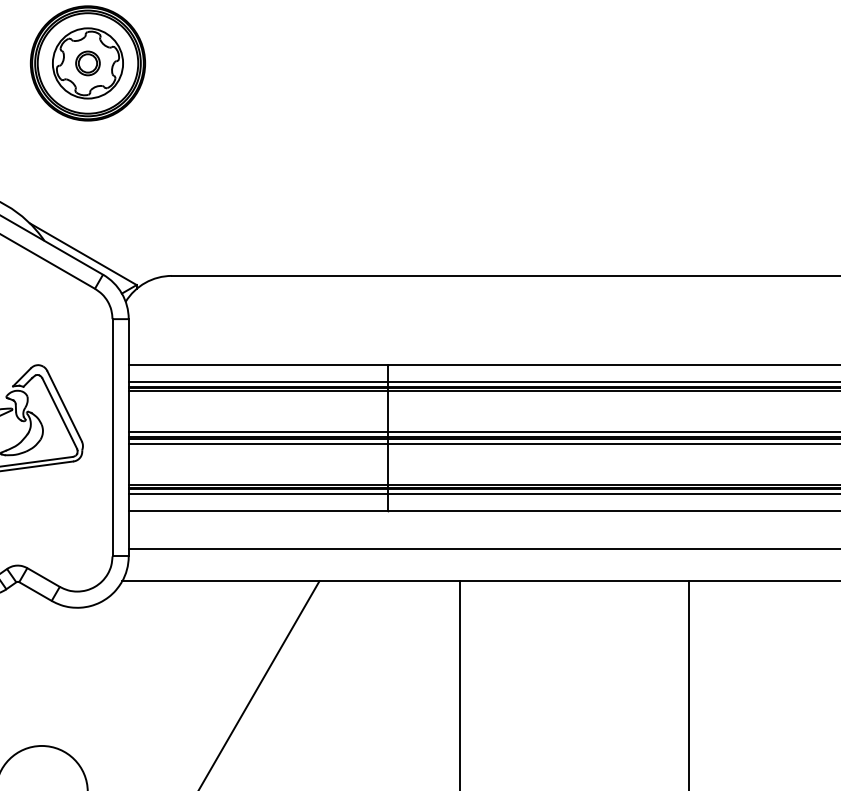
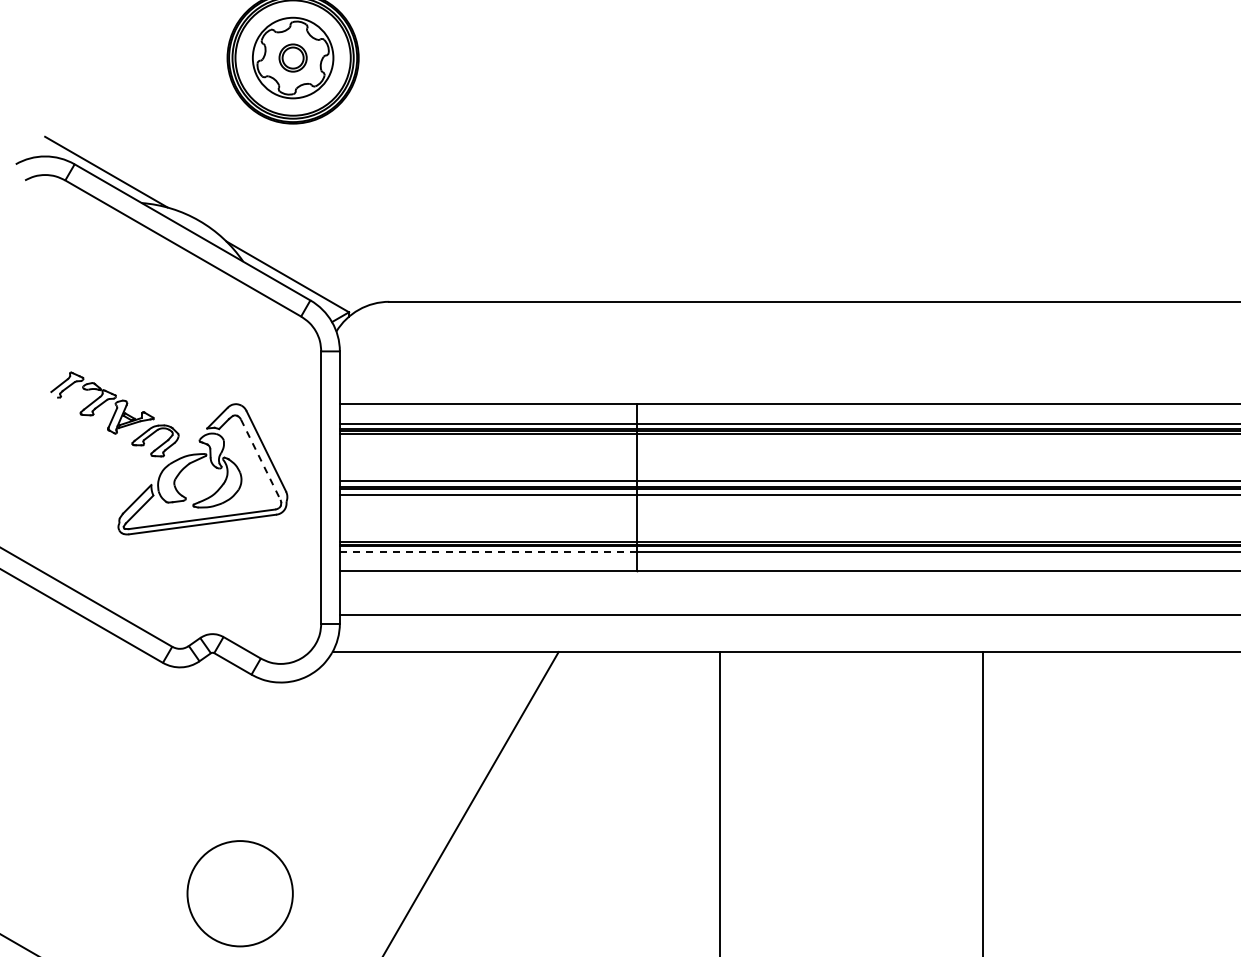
line: (59, 413) -> (260, 459), solid -> dashed
line: (258, 493) -> (488, 551), solid -> dashed

